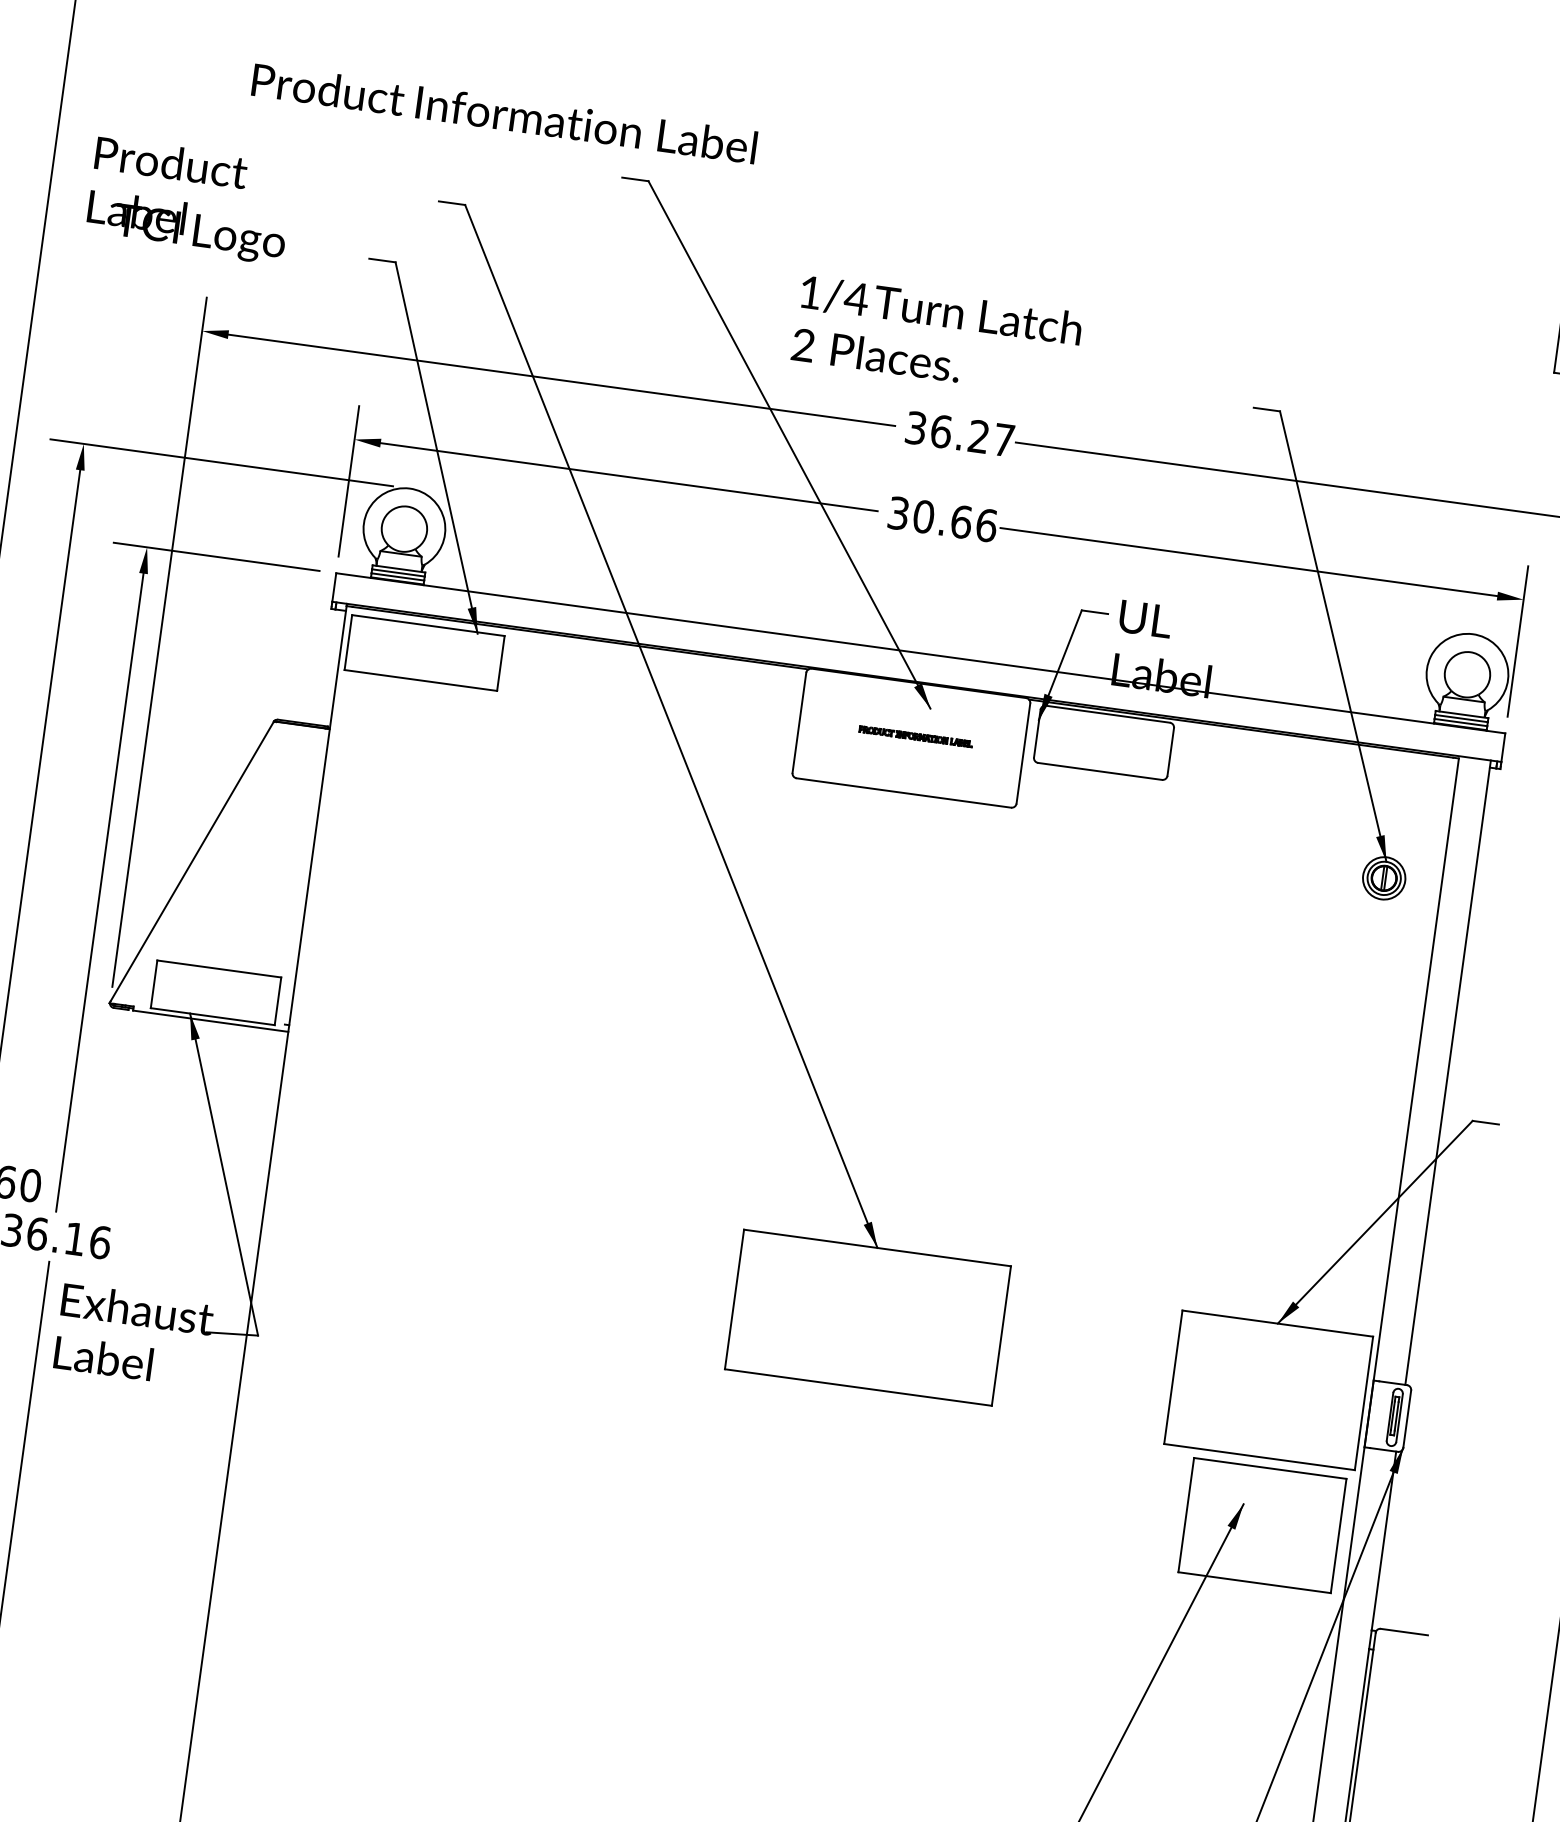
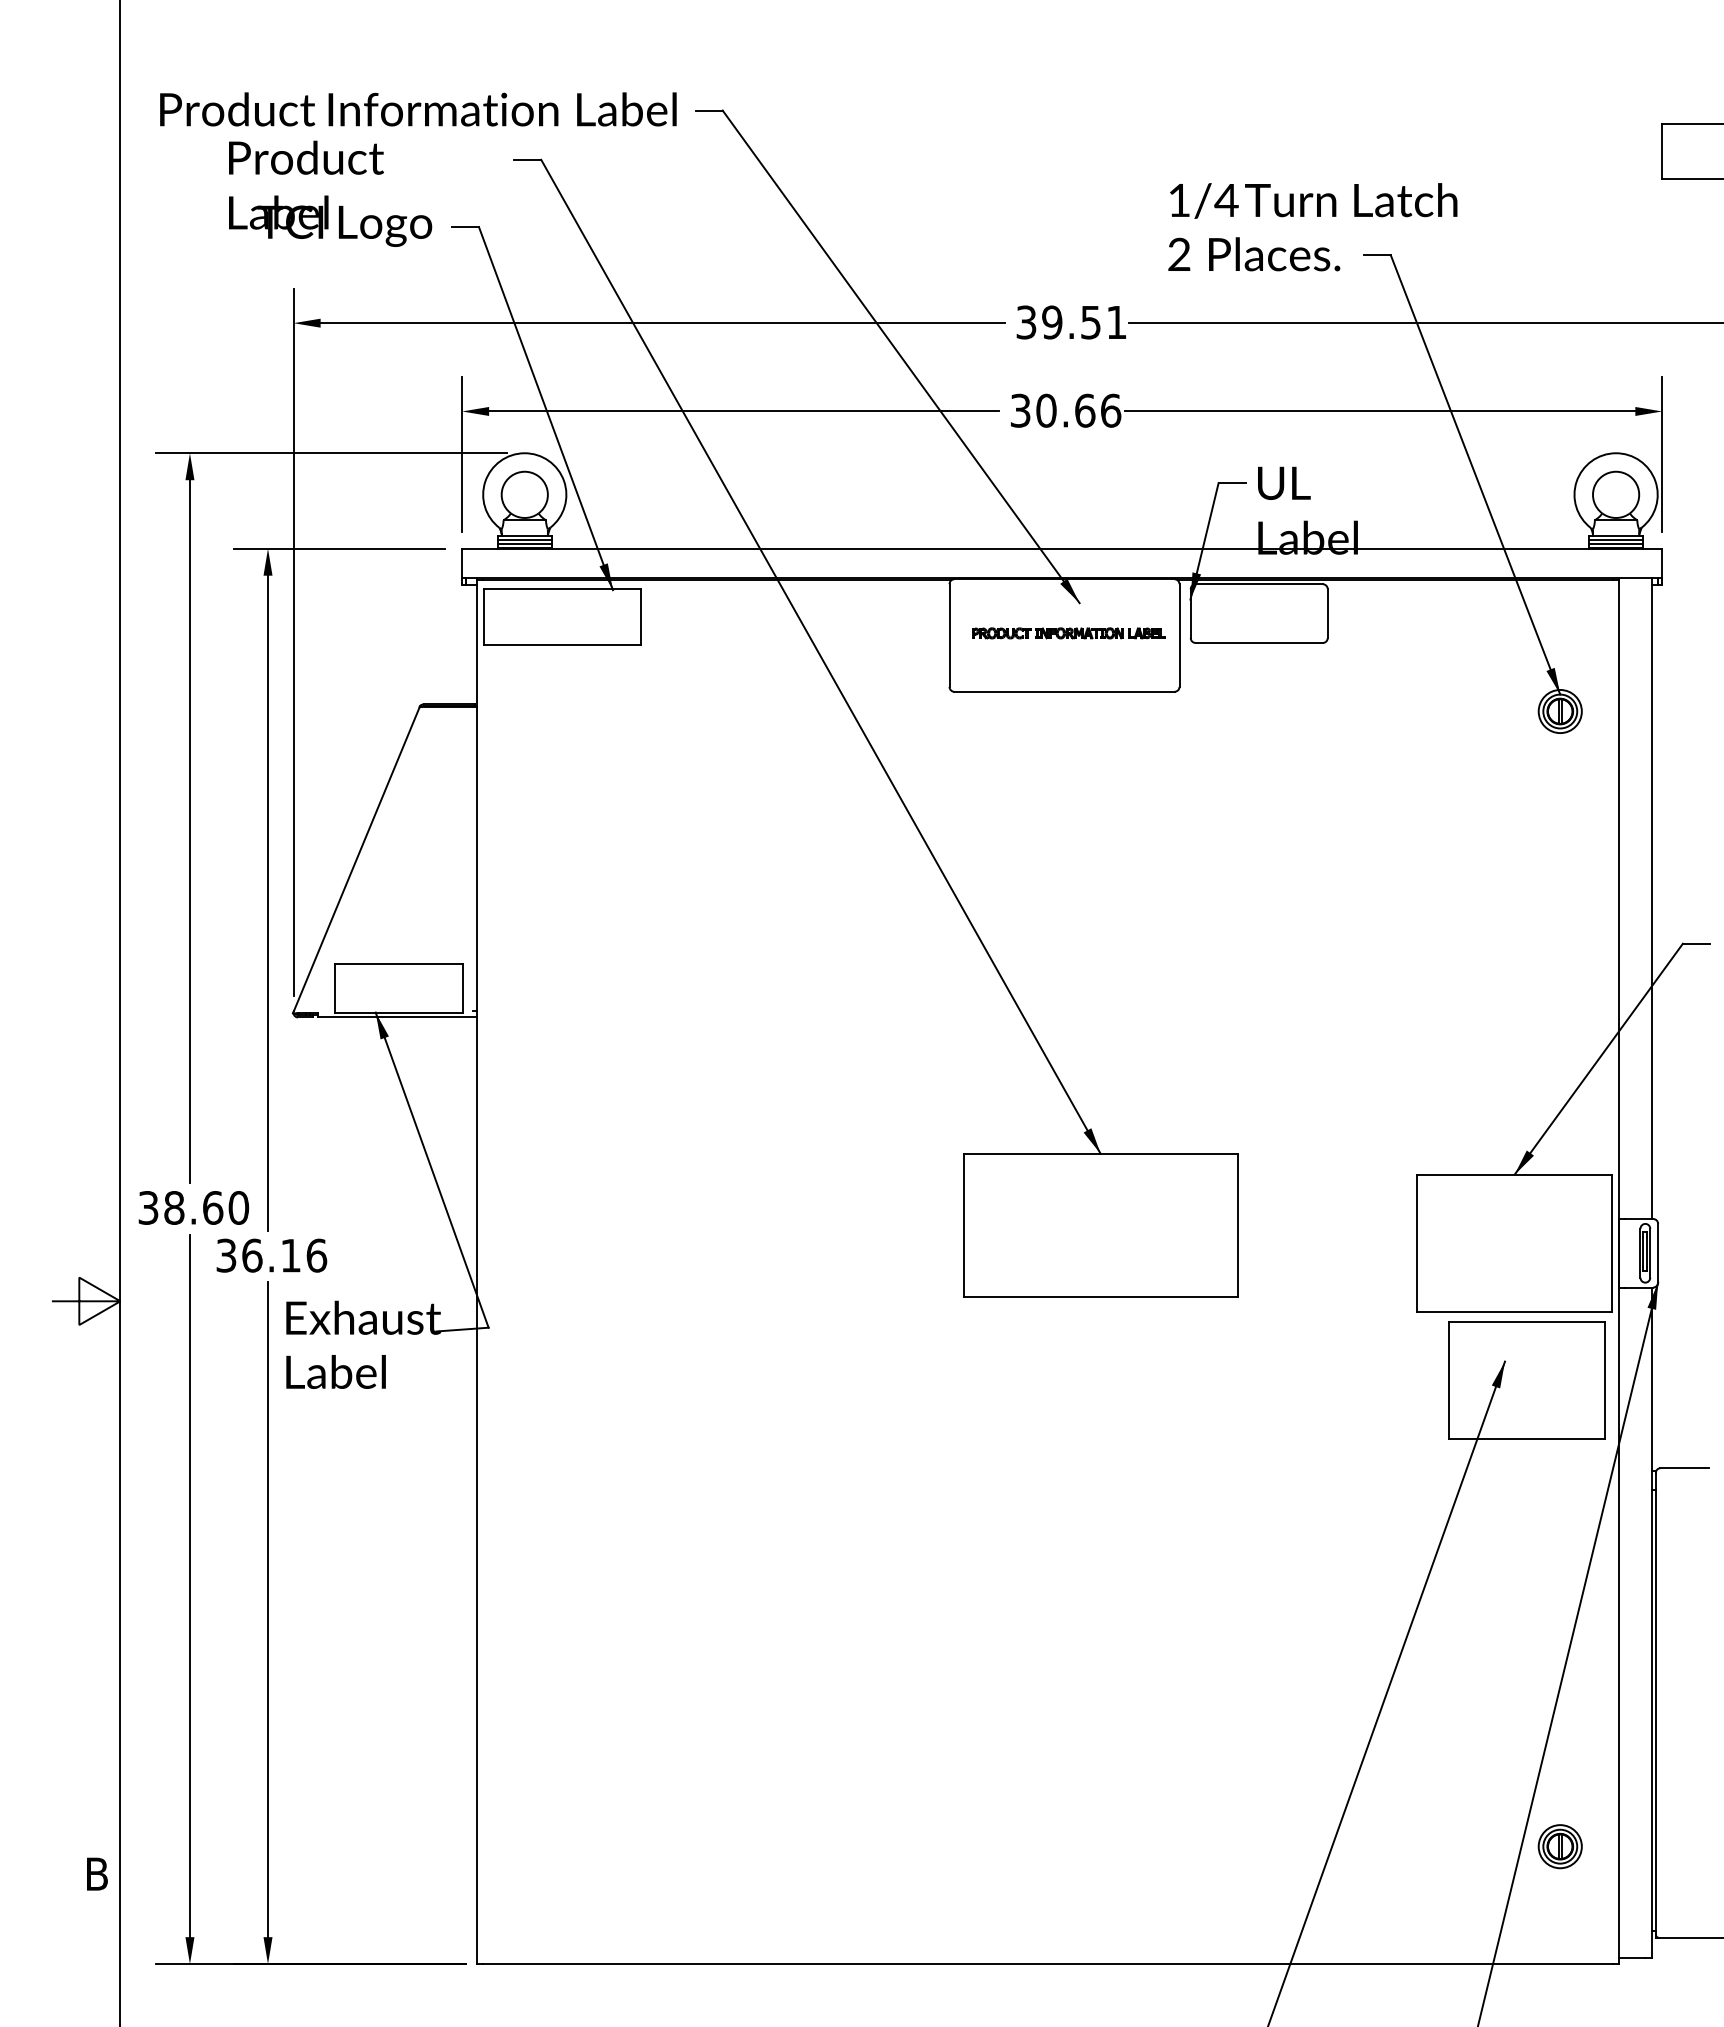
text: (504, 113) -> (418, 109), moved
text: (190, 200) -> (330, 193), moved
text: (936, 336) -> (1312, 227), moved
text: (972, 435) -> (1084, 322), 36.27 -> 39.51
part: (915, 736) -> (1068, 633), size x1.67

